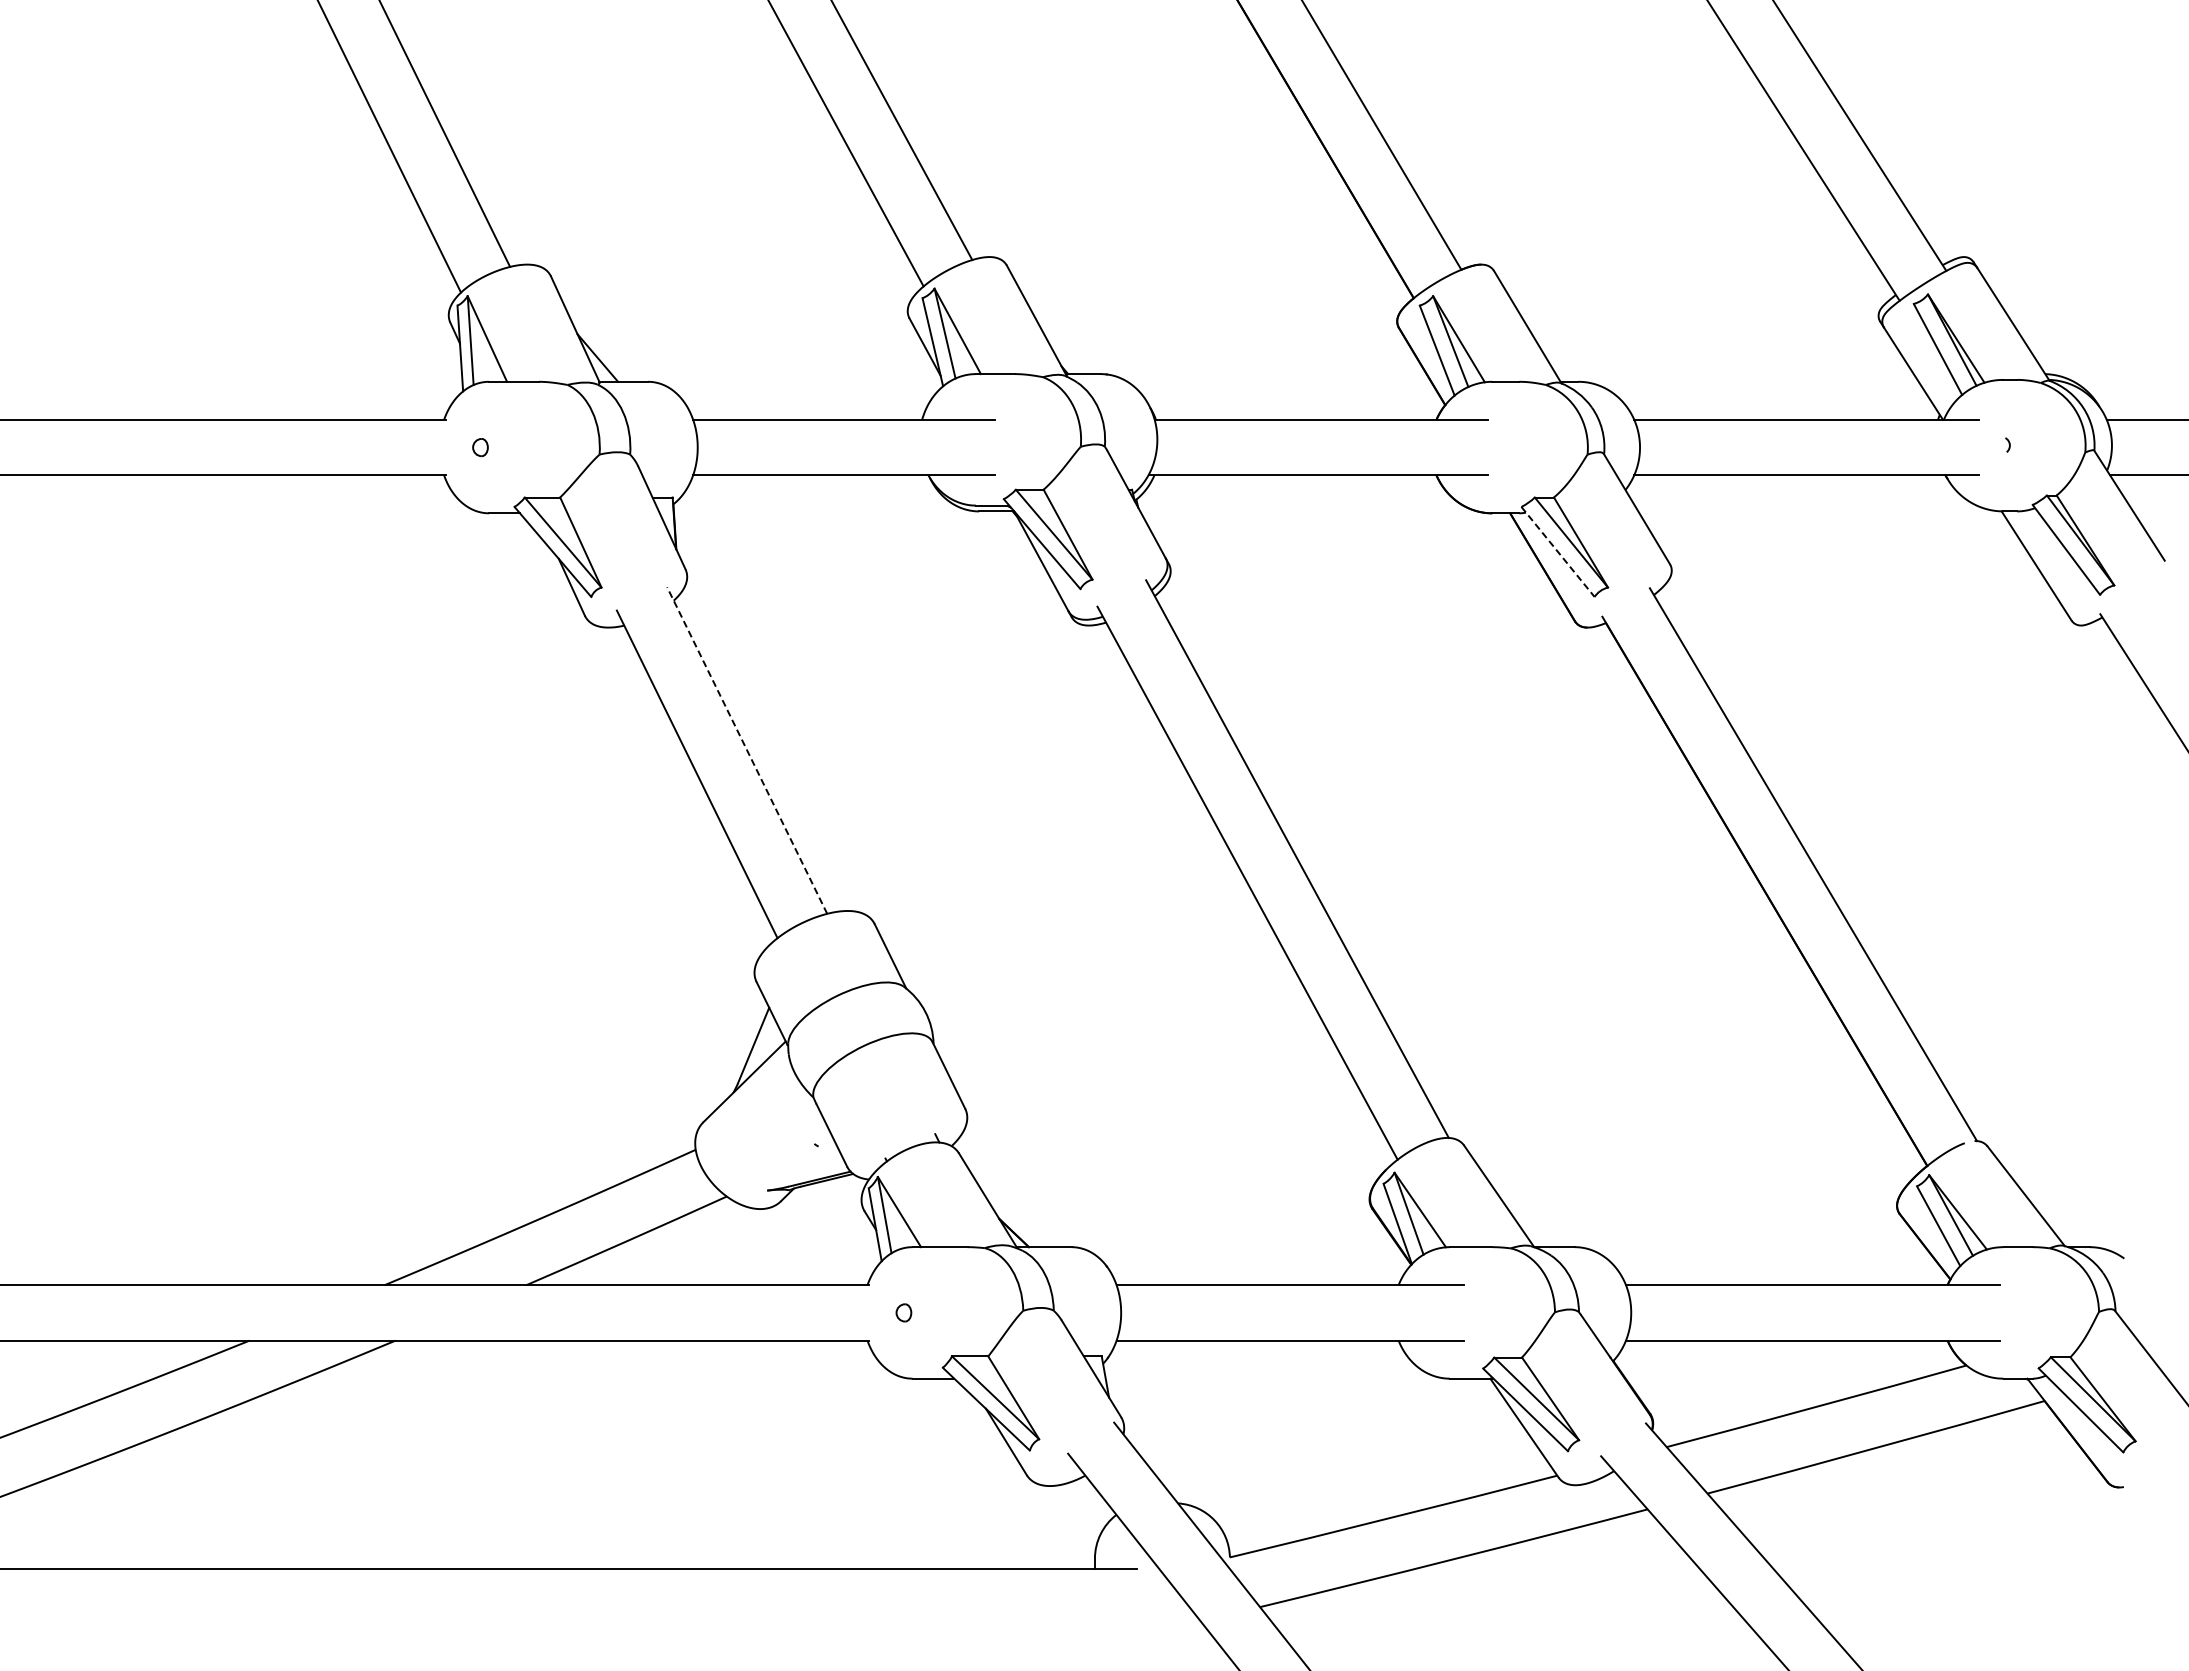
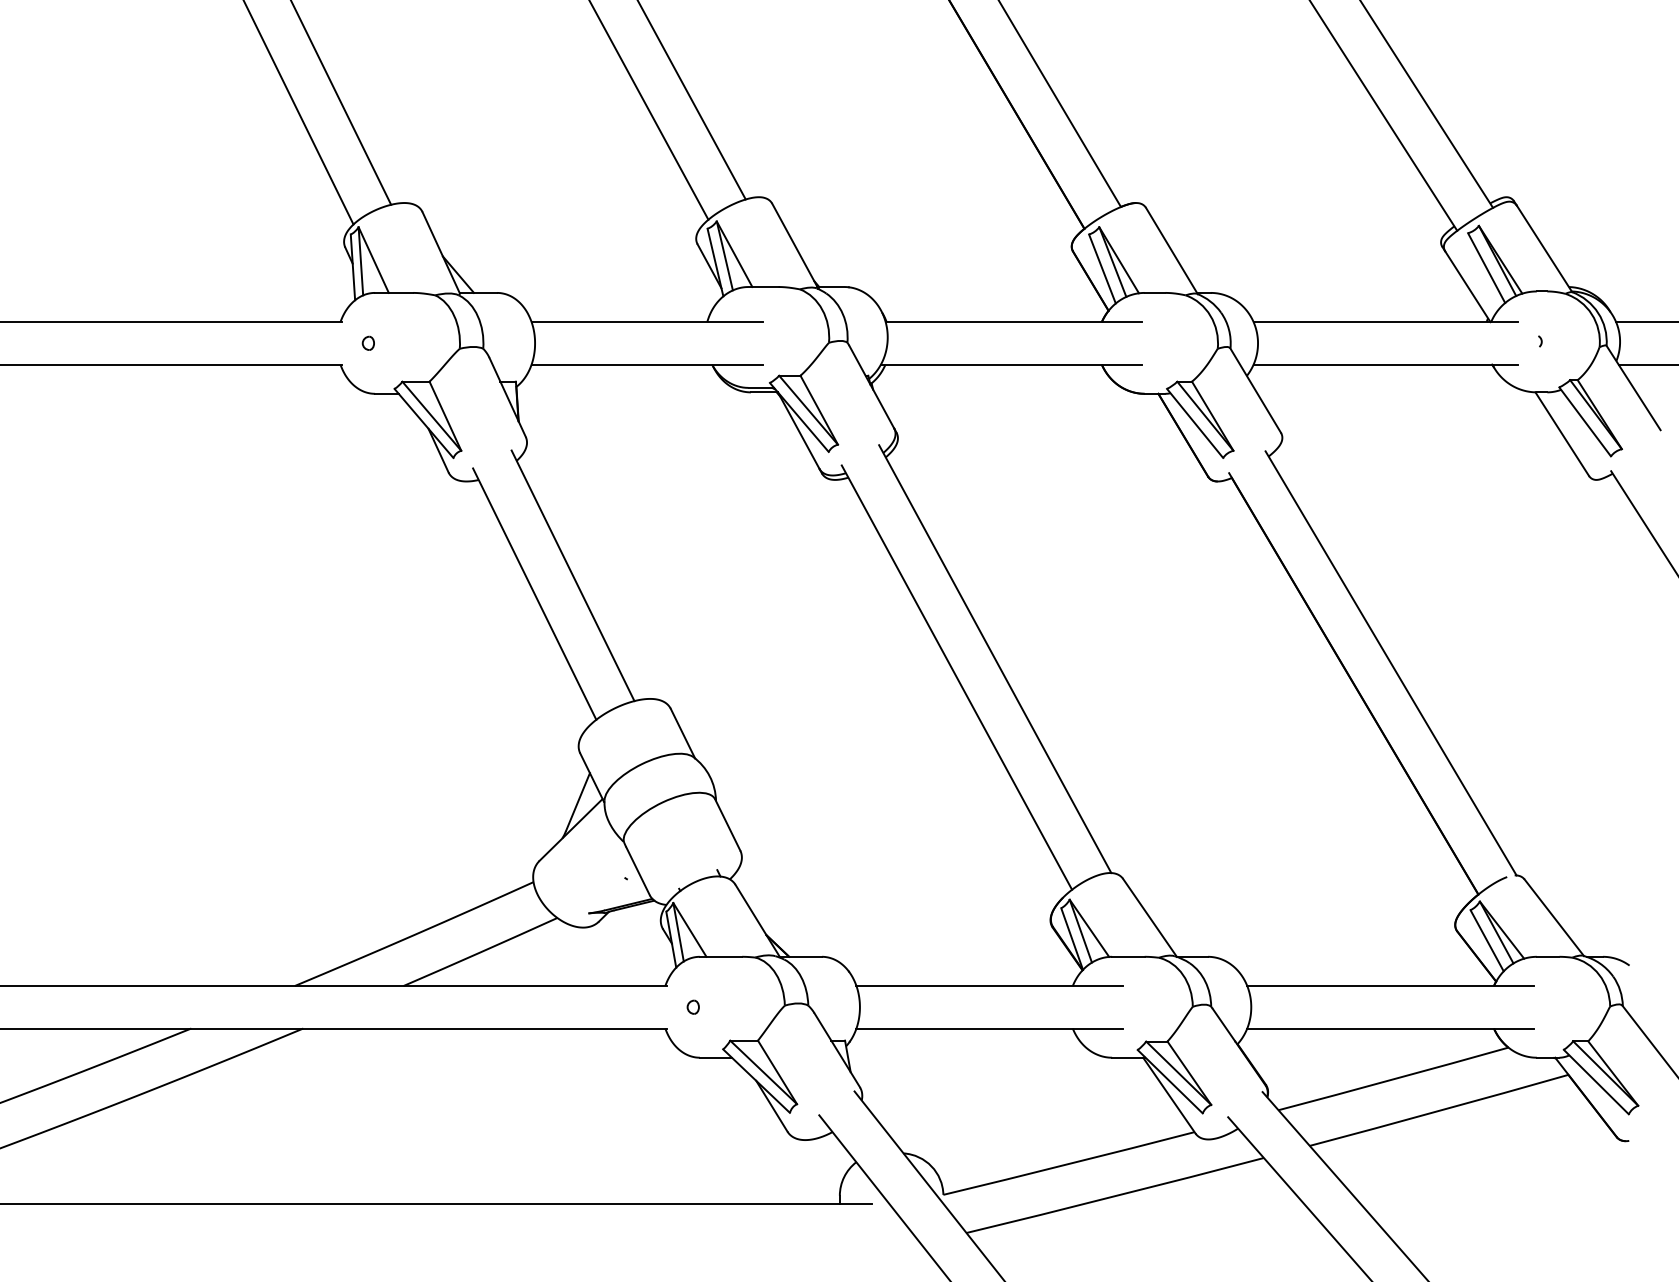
line: (1558, 552) -> (1195, 423), dashed -> solid
line: (747, 750) -> (573, 575), dashed -> solid

